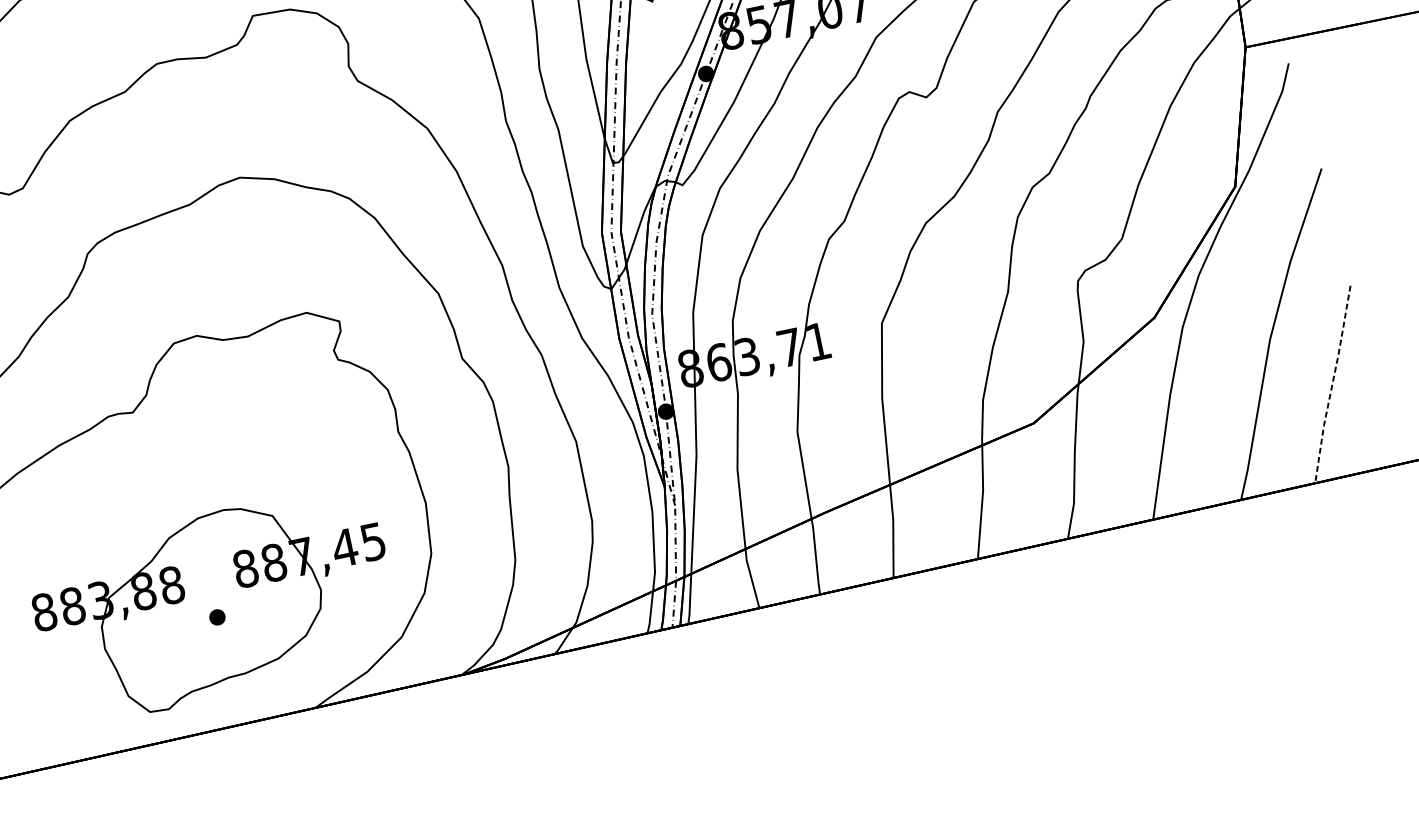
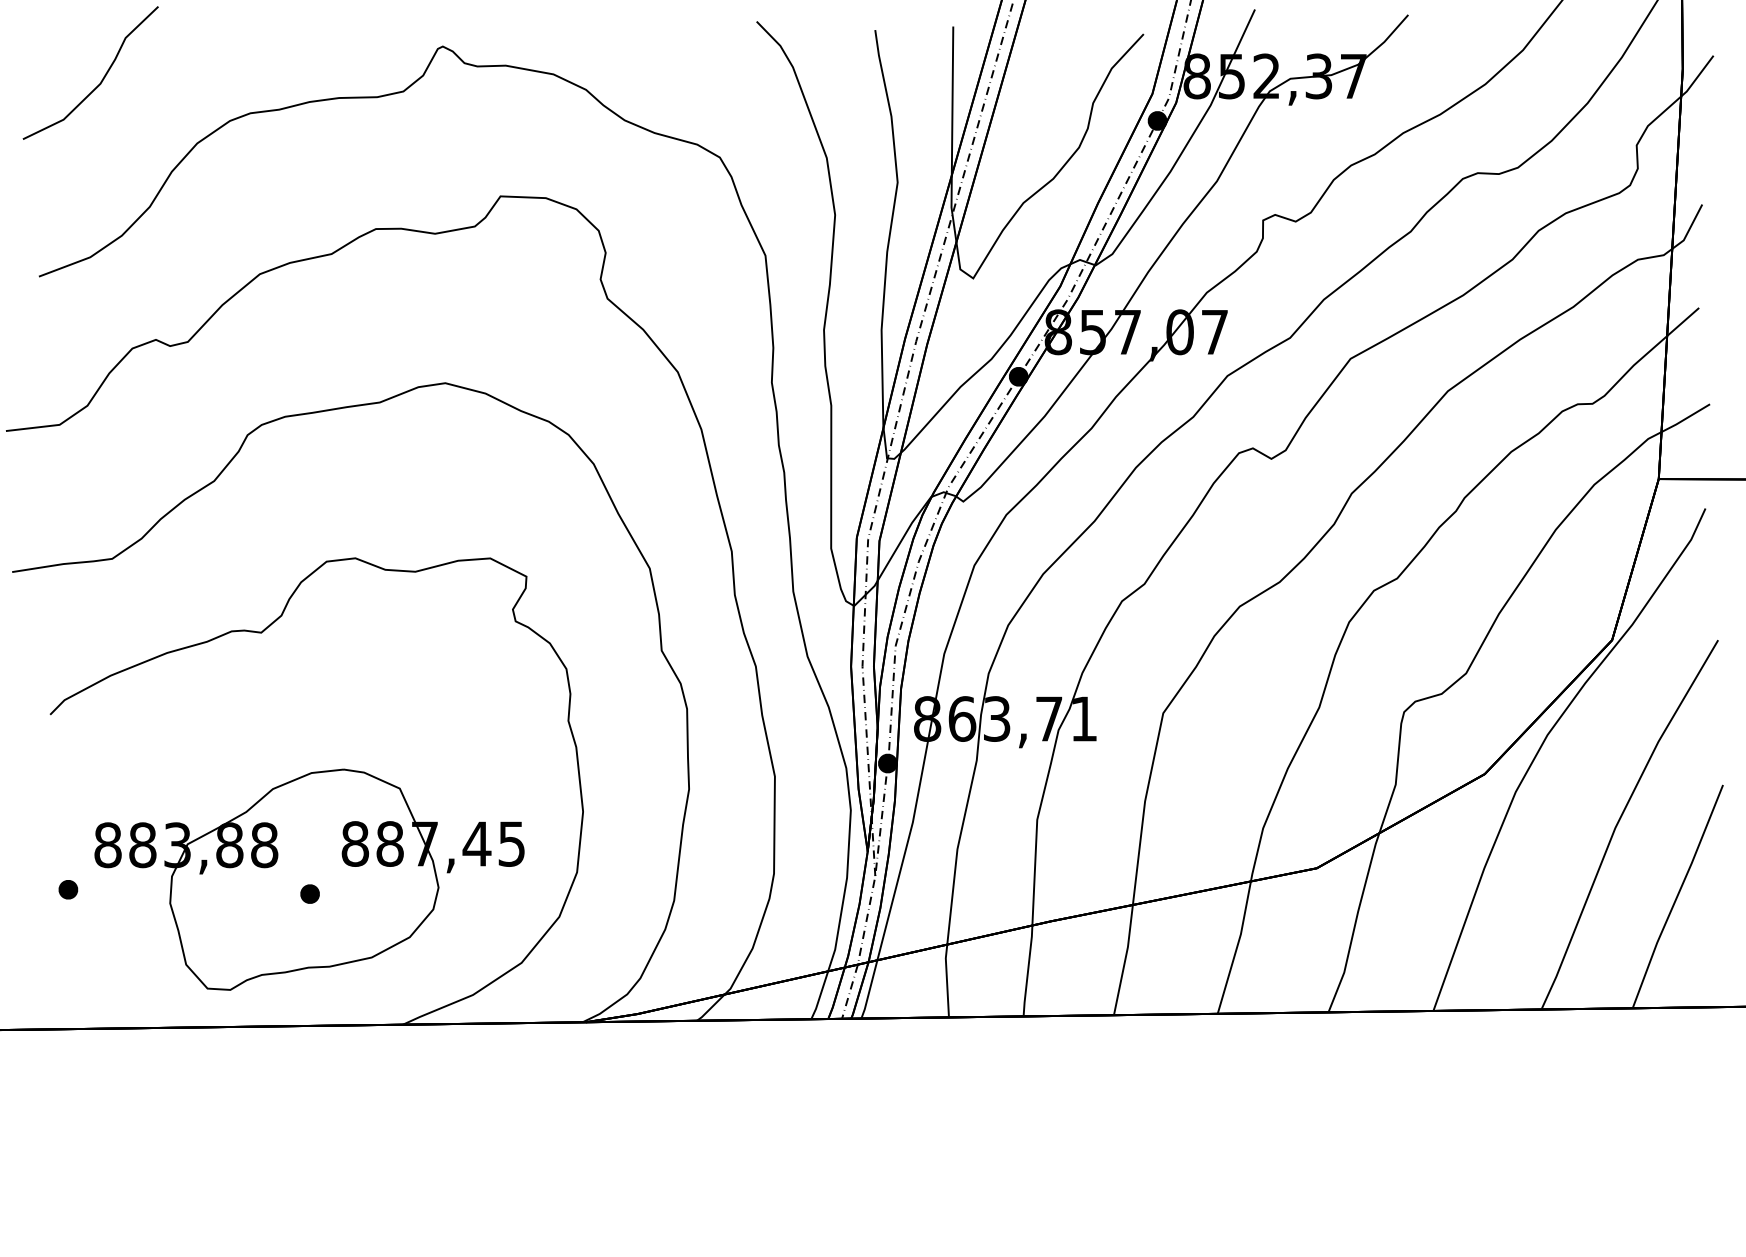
line: (1332, 384) -> (1677, 896), dashed -> solid
part: (19, 655) -> (68, 889), added

